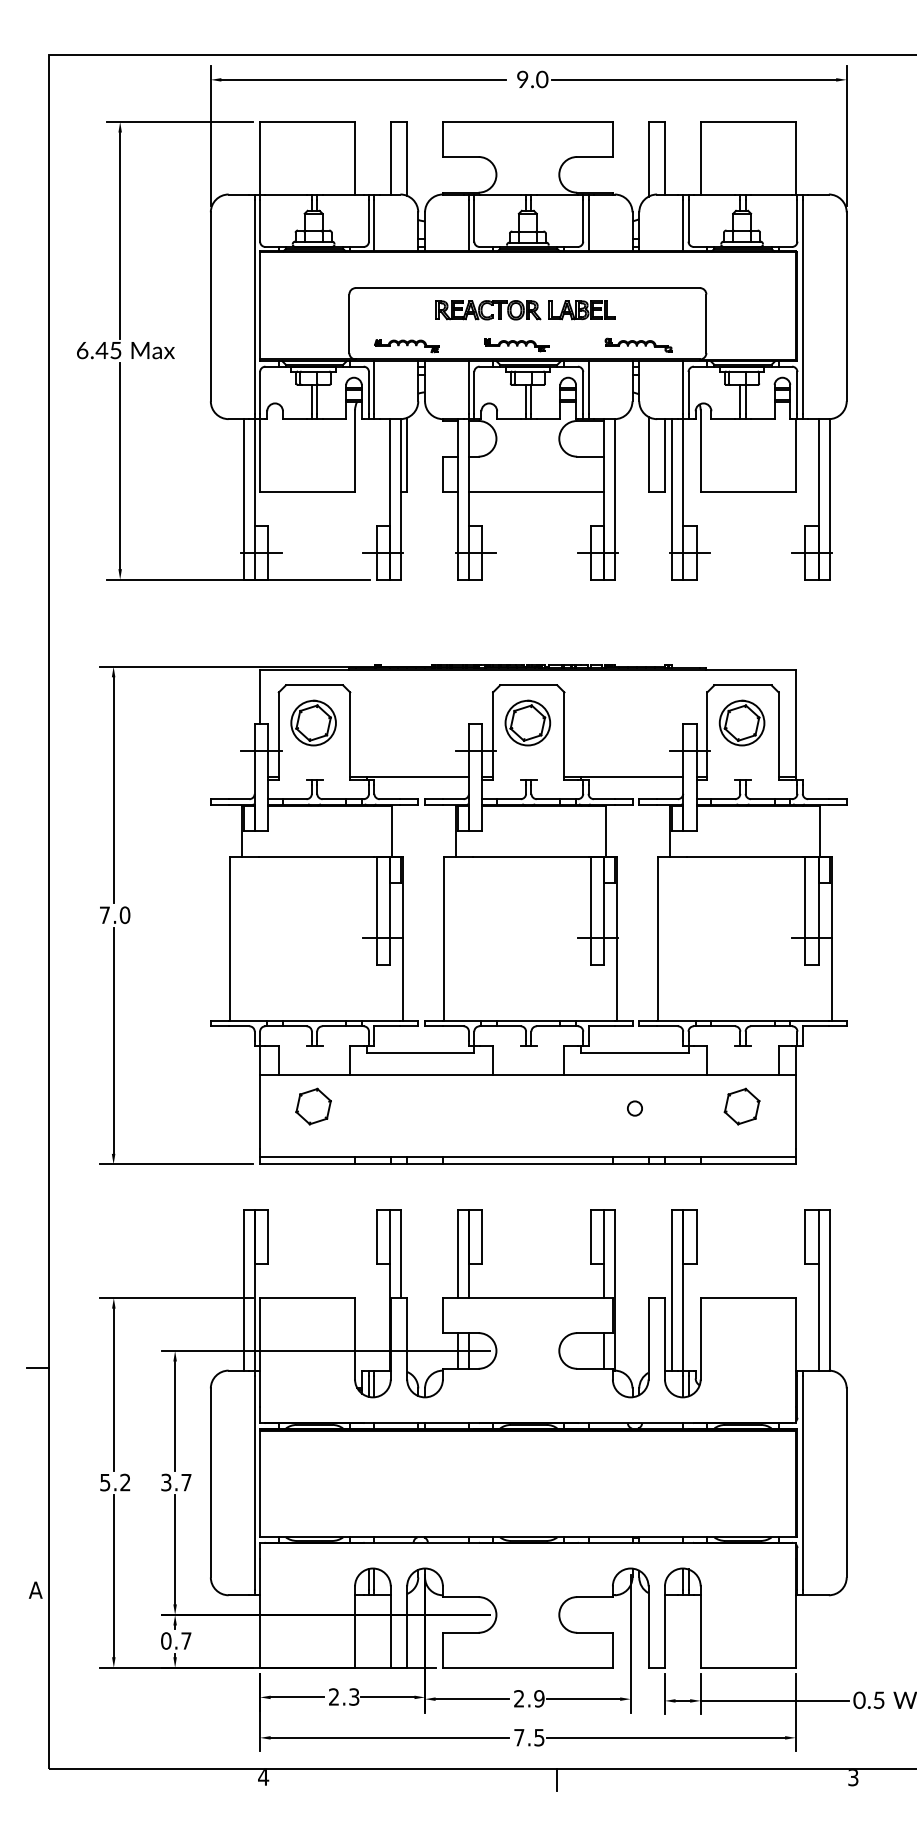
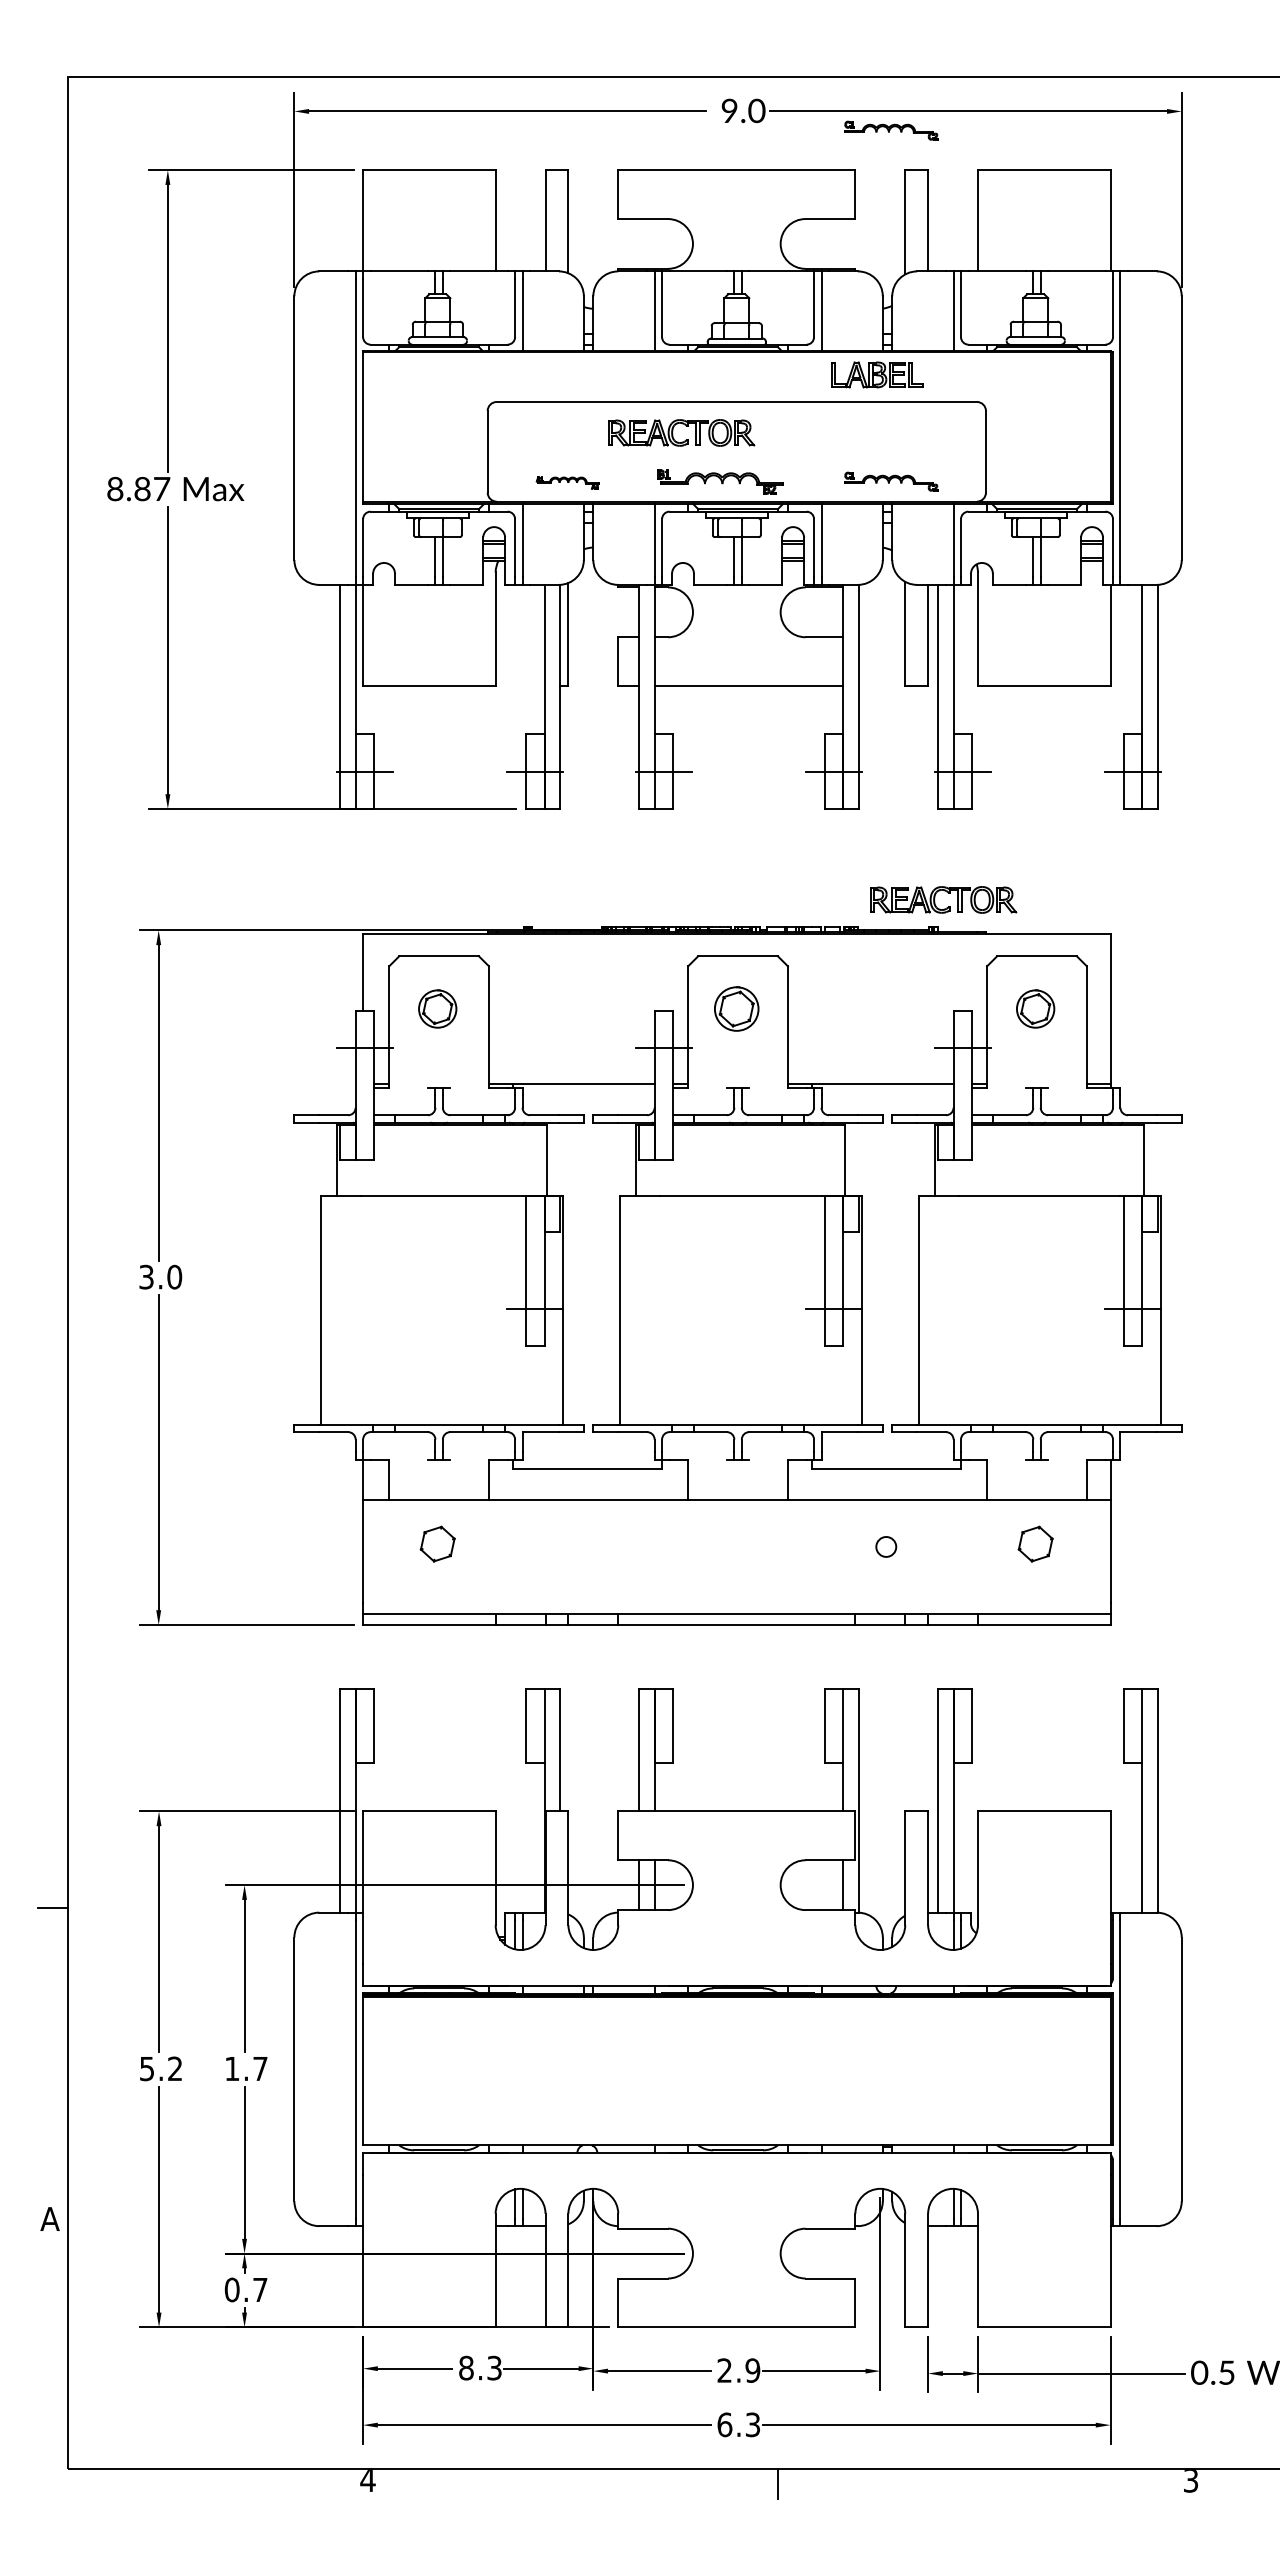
part: (638, 93) -> (891, 130), added
part: (582, 309) -> (877, 374), moved
part: (406, 345) -> (567, 482), size x0.7
part: (516, 345) -> (720, 481), size x1.4
text: (99, 350) -> (138, 488), 6.45 -> 8.87
part: (678, 639) -> (946, 892), added
part: (313, 722) -> (437, 1008), size x0.6
part: (527, 722) -> (736, 1008), size x0.7
part: (741, 722) -> (1035, 1008), size x0.6
text: (104, 914) -> (146, 1276), 7.0 -> 3.0
part: (313, 1106) -> (437, 1543), size x0.7
part: (741, 1106) -> (1035, 1543), size x0.7
text: (166, 1482) -> (232, 2068), 3.7 -> 1.7
text: (334, 1696) -> (466, 2367), 2.3 -> 8.3
text: (529, 1737) -> (738, 2424), 7.5 -> 6.3

